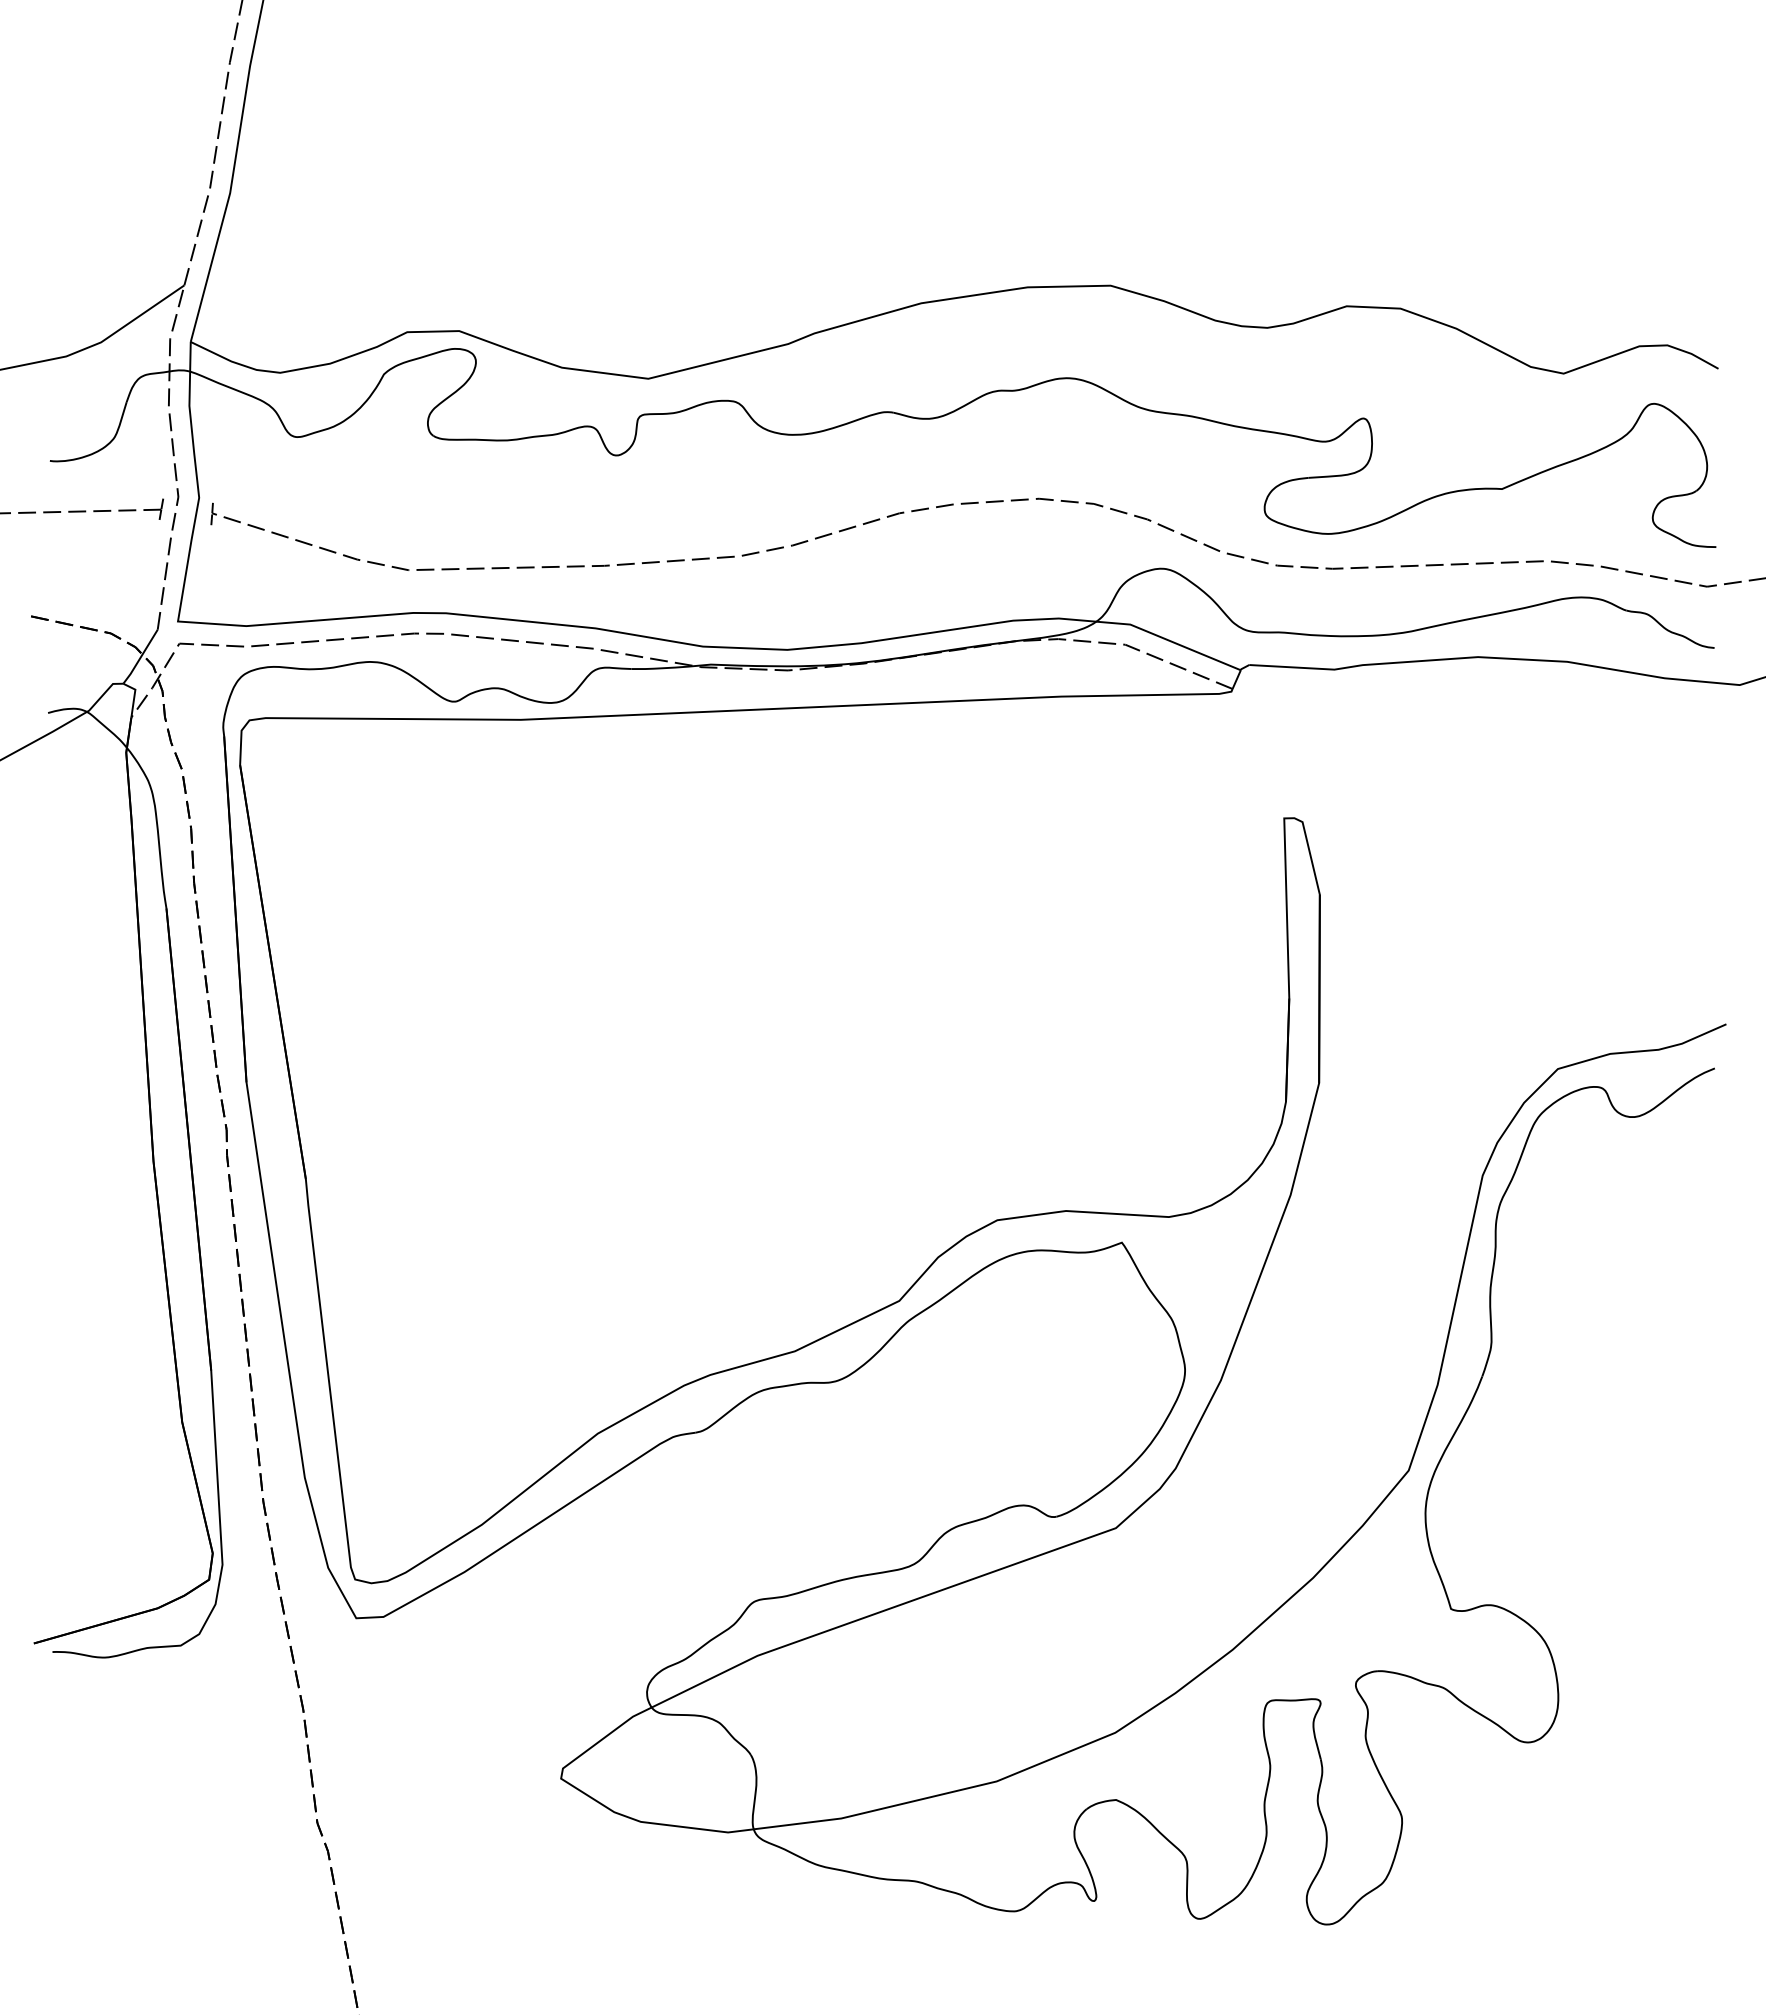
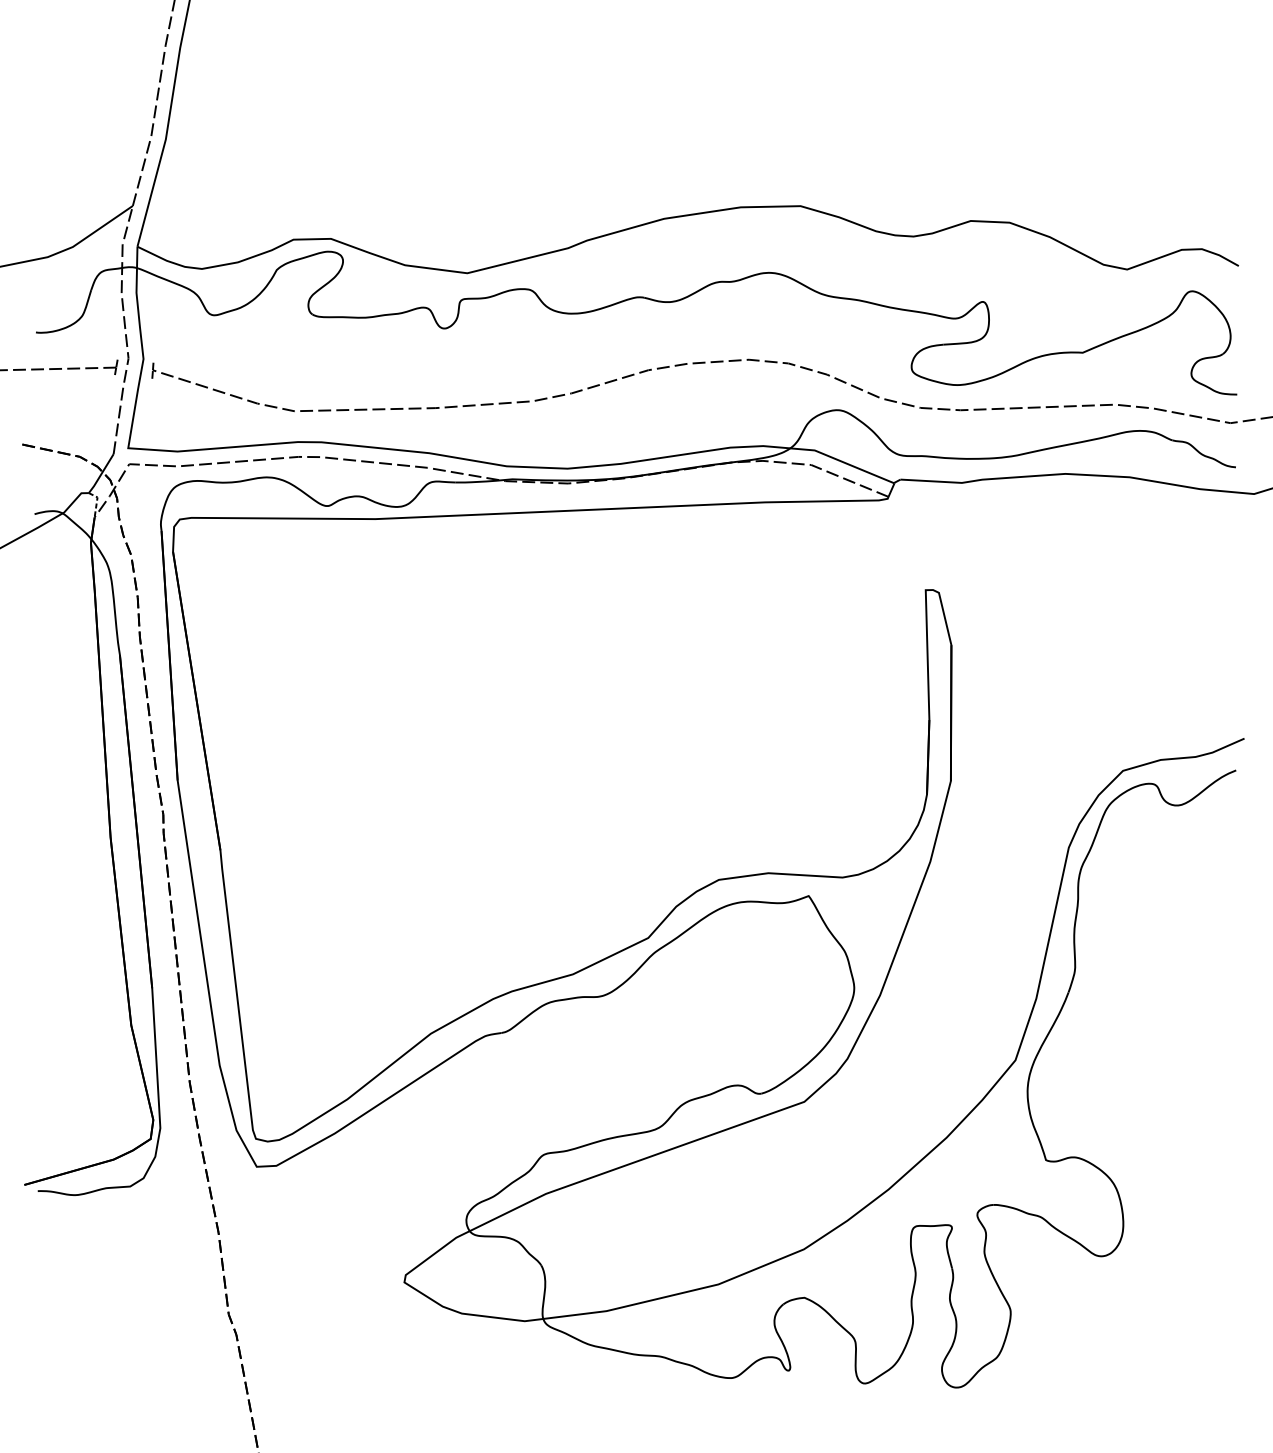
line: (134, 696) -> (96, 502), solid -> dashed

